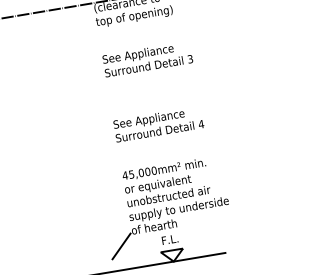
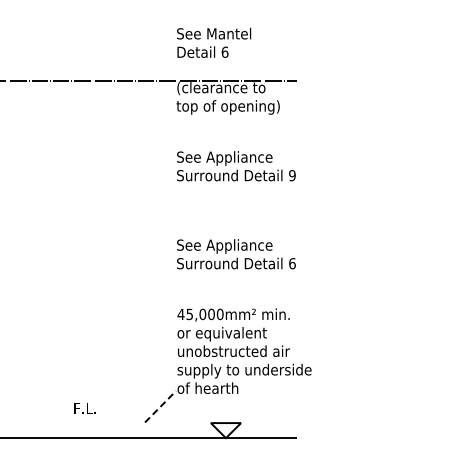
text: (190, 59) -> (292, 175), 3 -> 9
text: (200, 124) -> (291, 263), 4 -> 6
text: (169, 239) -> (84, 408), moved
line: (121, 246) -> (160, 406), solid -> dashed

